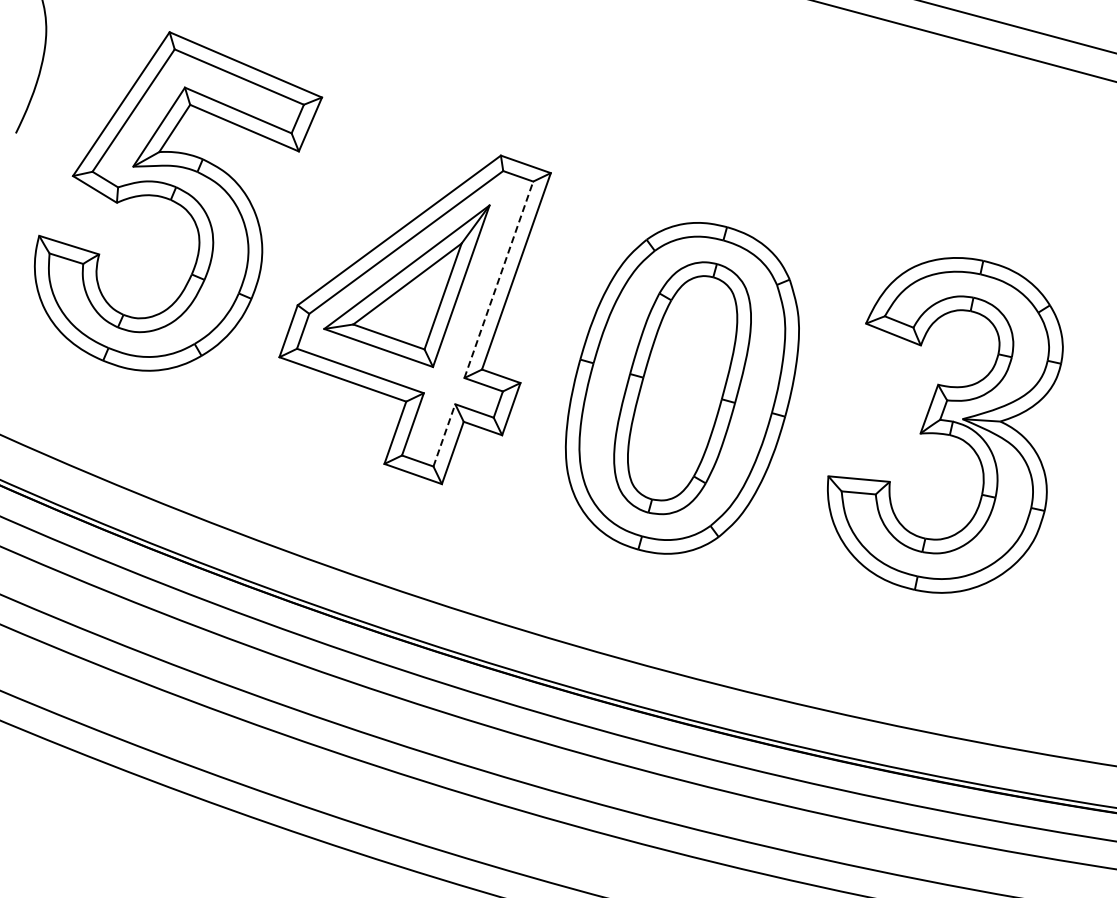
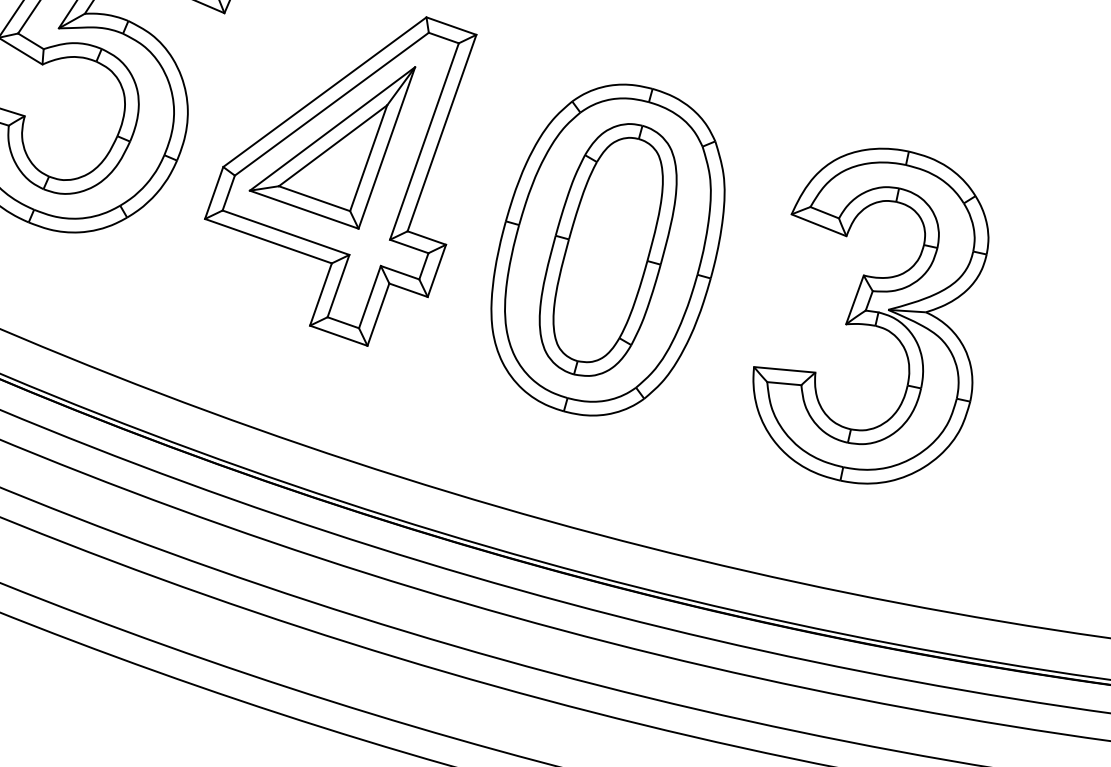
line: (499, 279) -> (425, 141), dashed -> solid
part: (945, 425) -> (871, 316), moved
line: (444, 435) -> (370, 297), dashed -> solid

